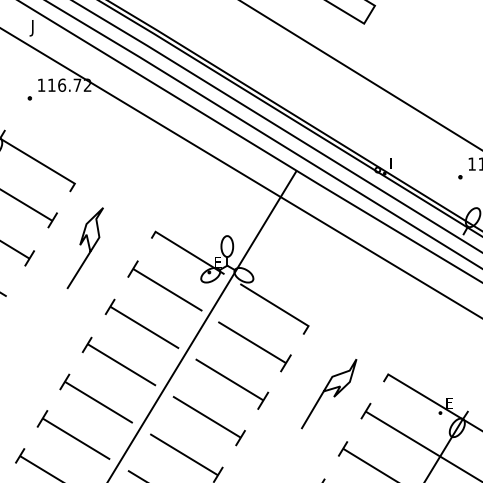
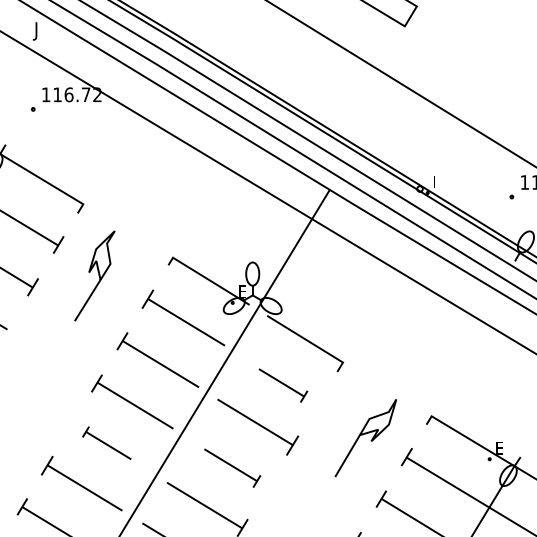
part: (254, 346) -> (282, 385), size x0.6
part: (95, 398) -> (106, 443), size x0.6
part: (208, 421) -> (231, 468), size x0.7

